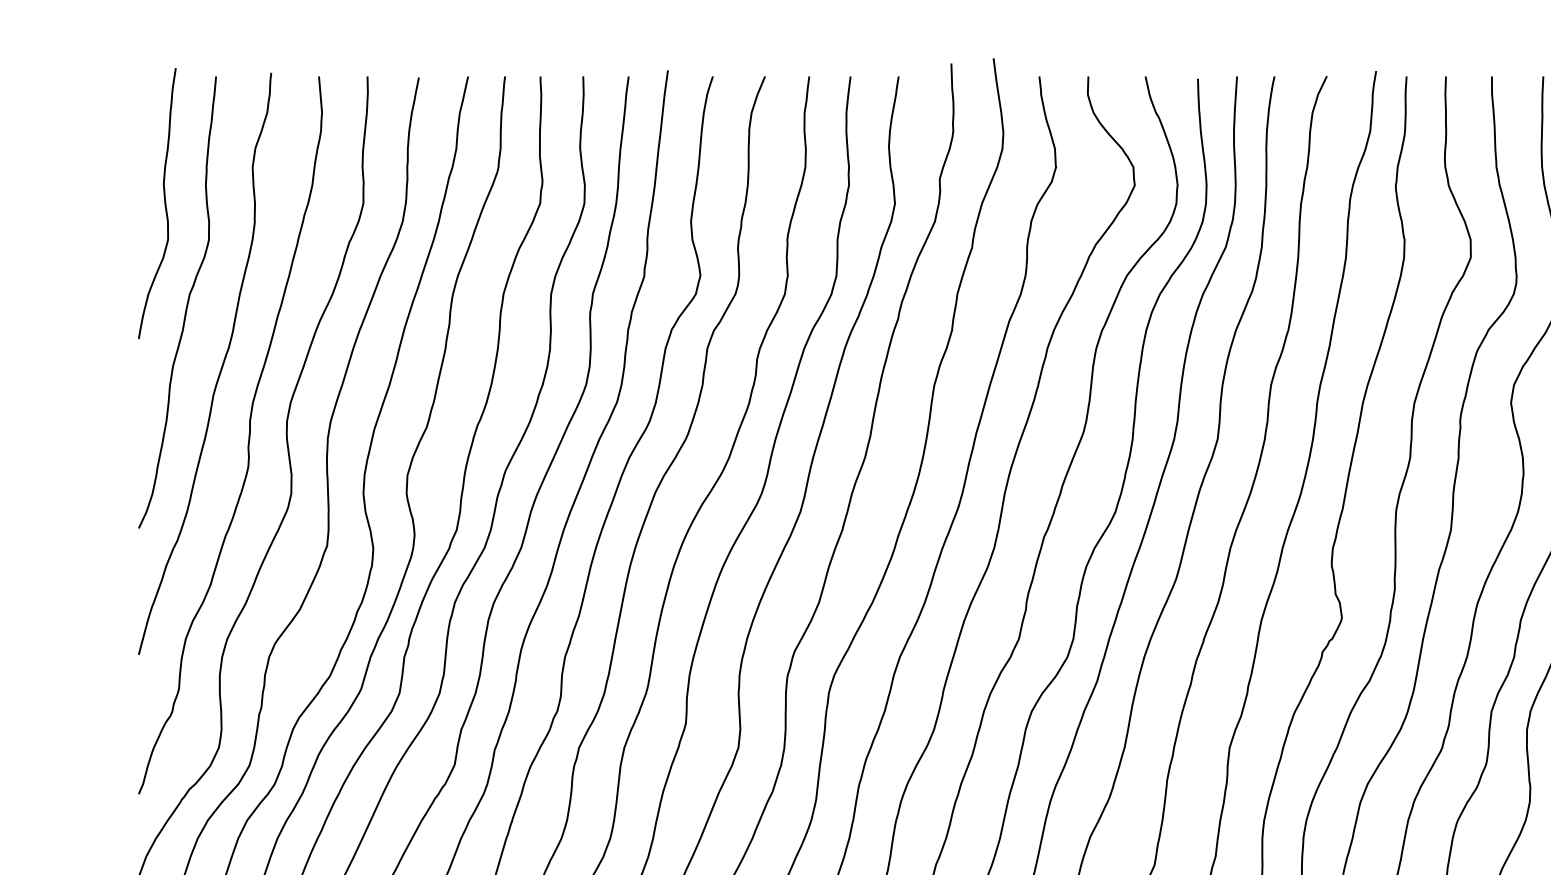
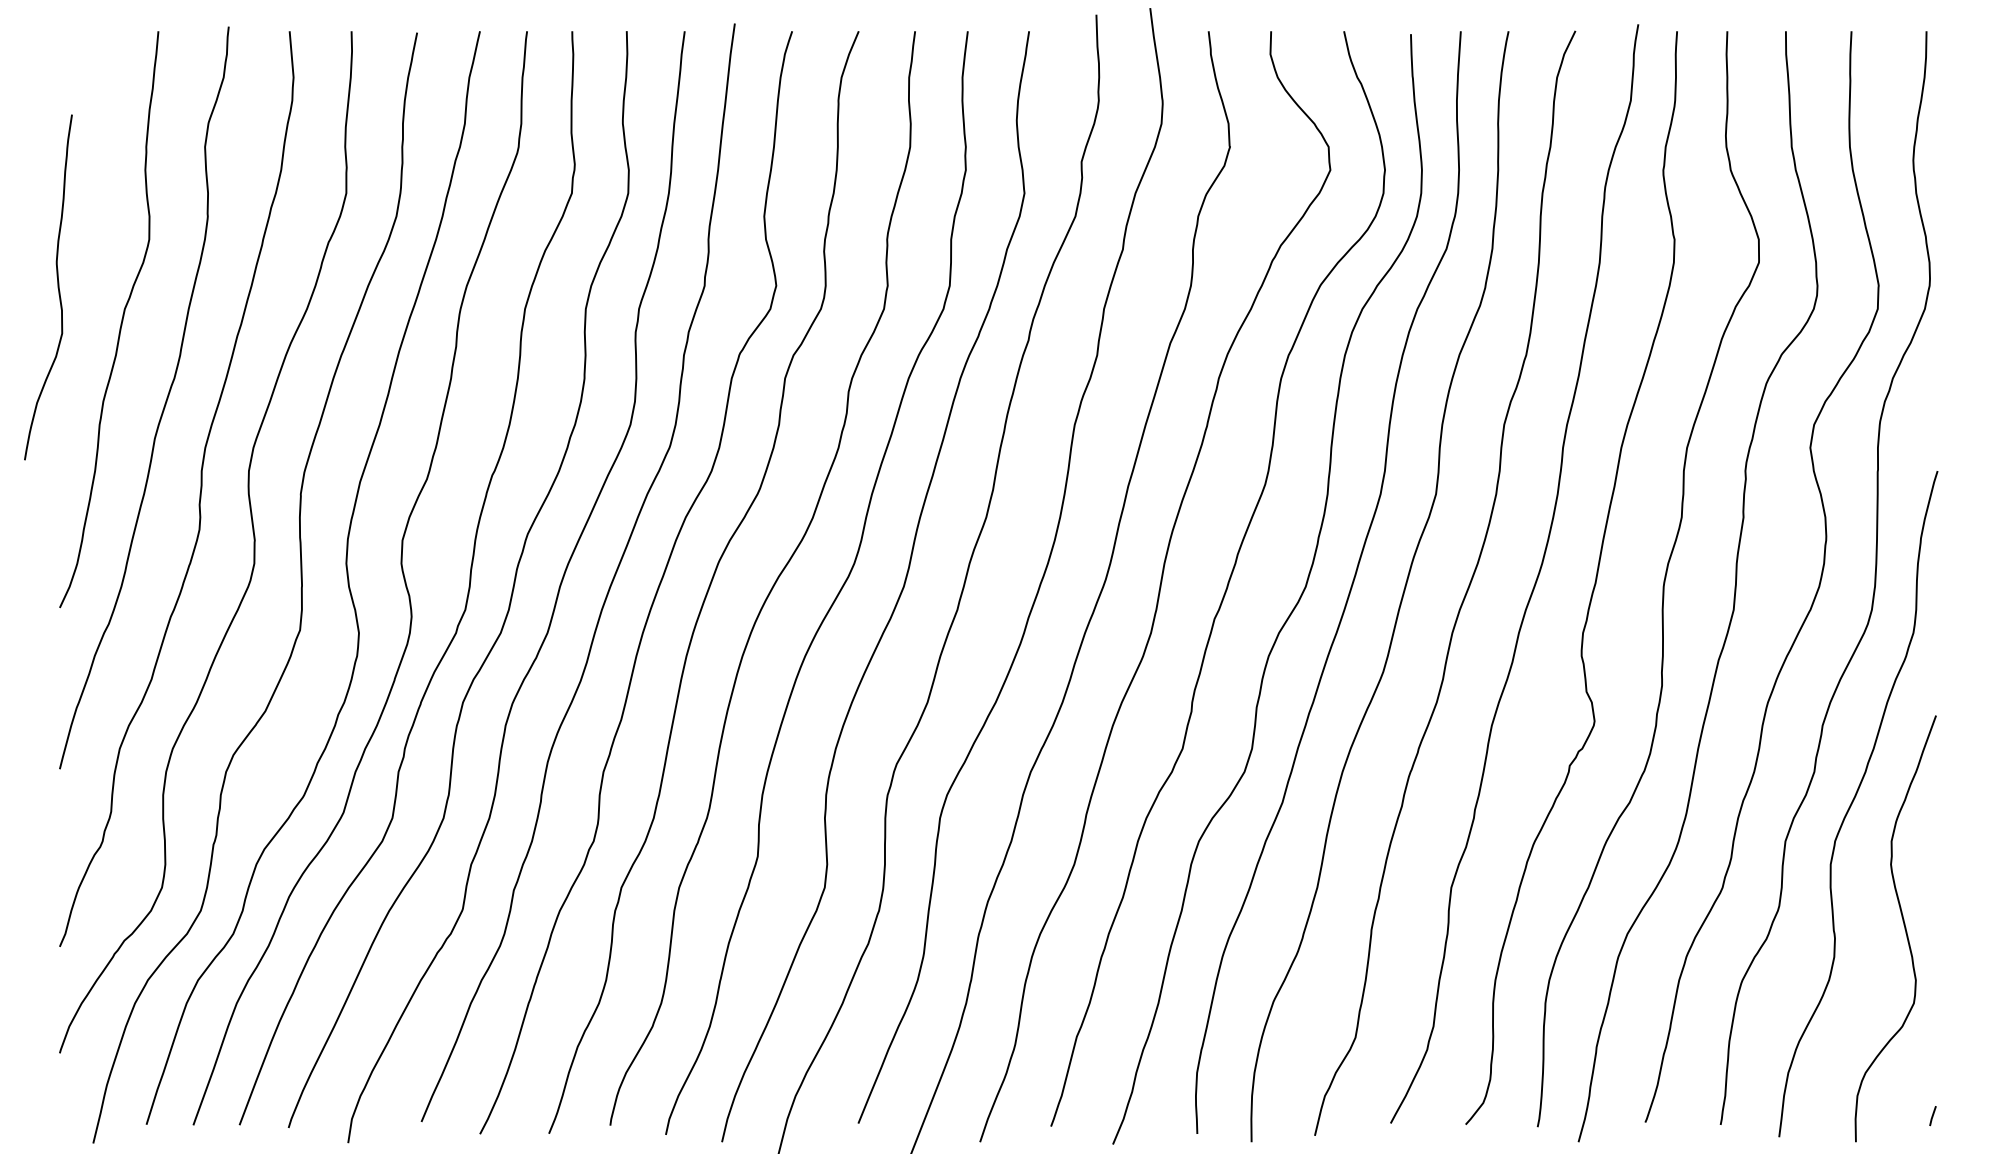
curve: (164, 203) -> (57, 287), moved

